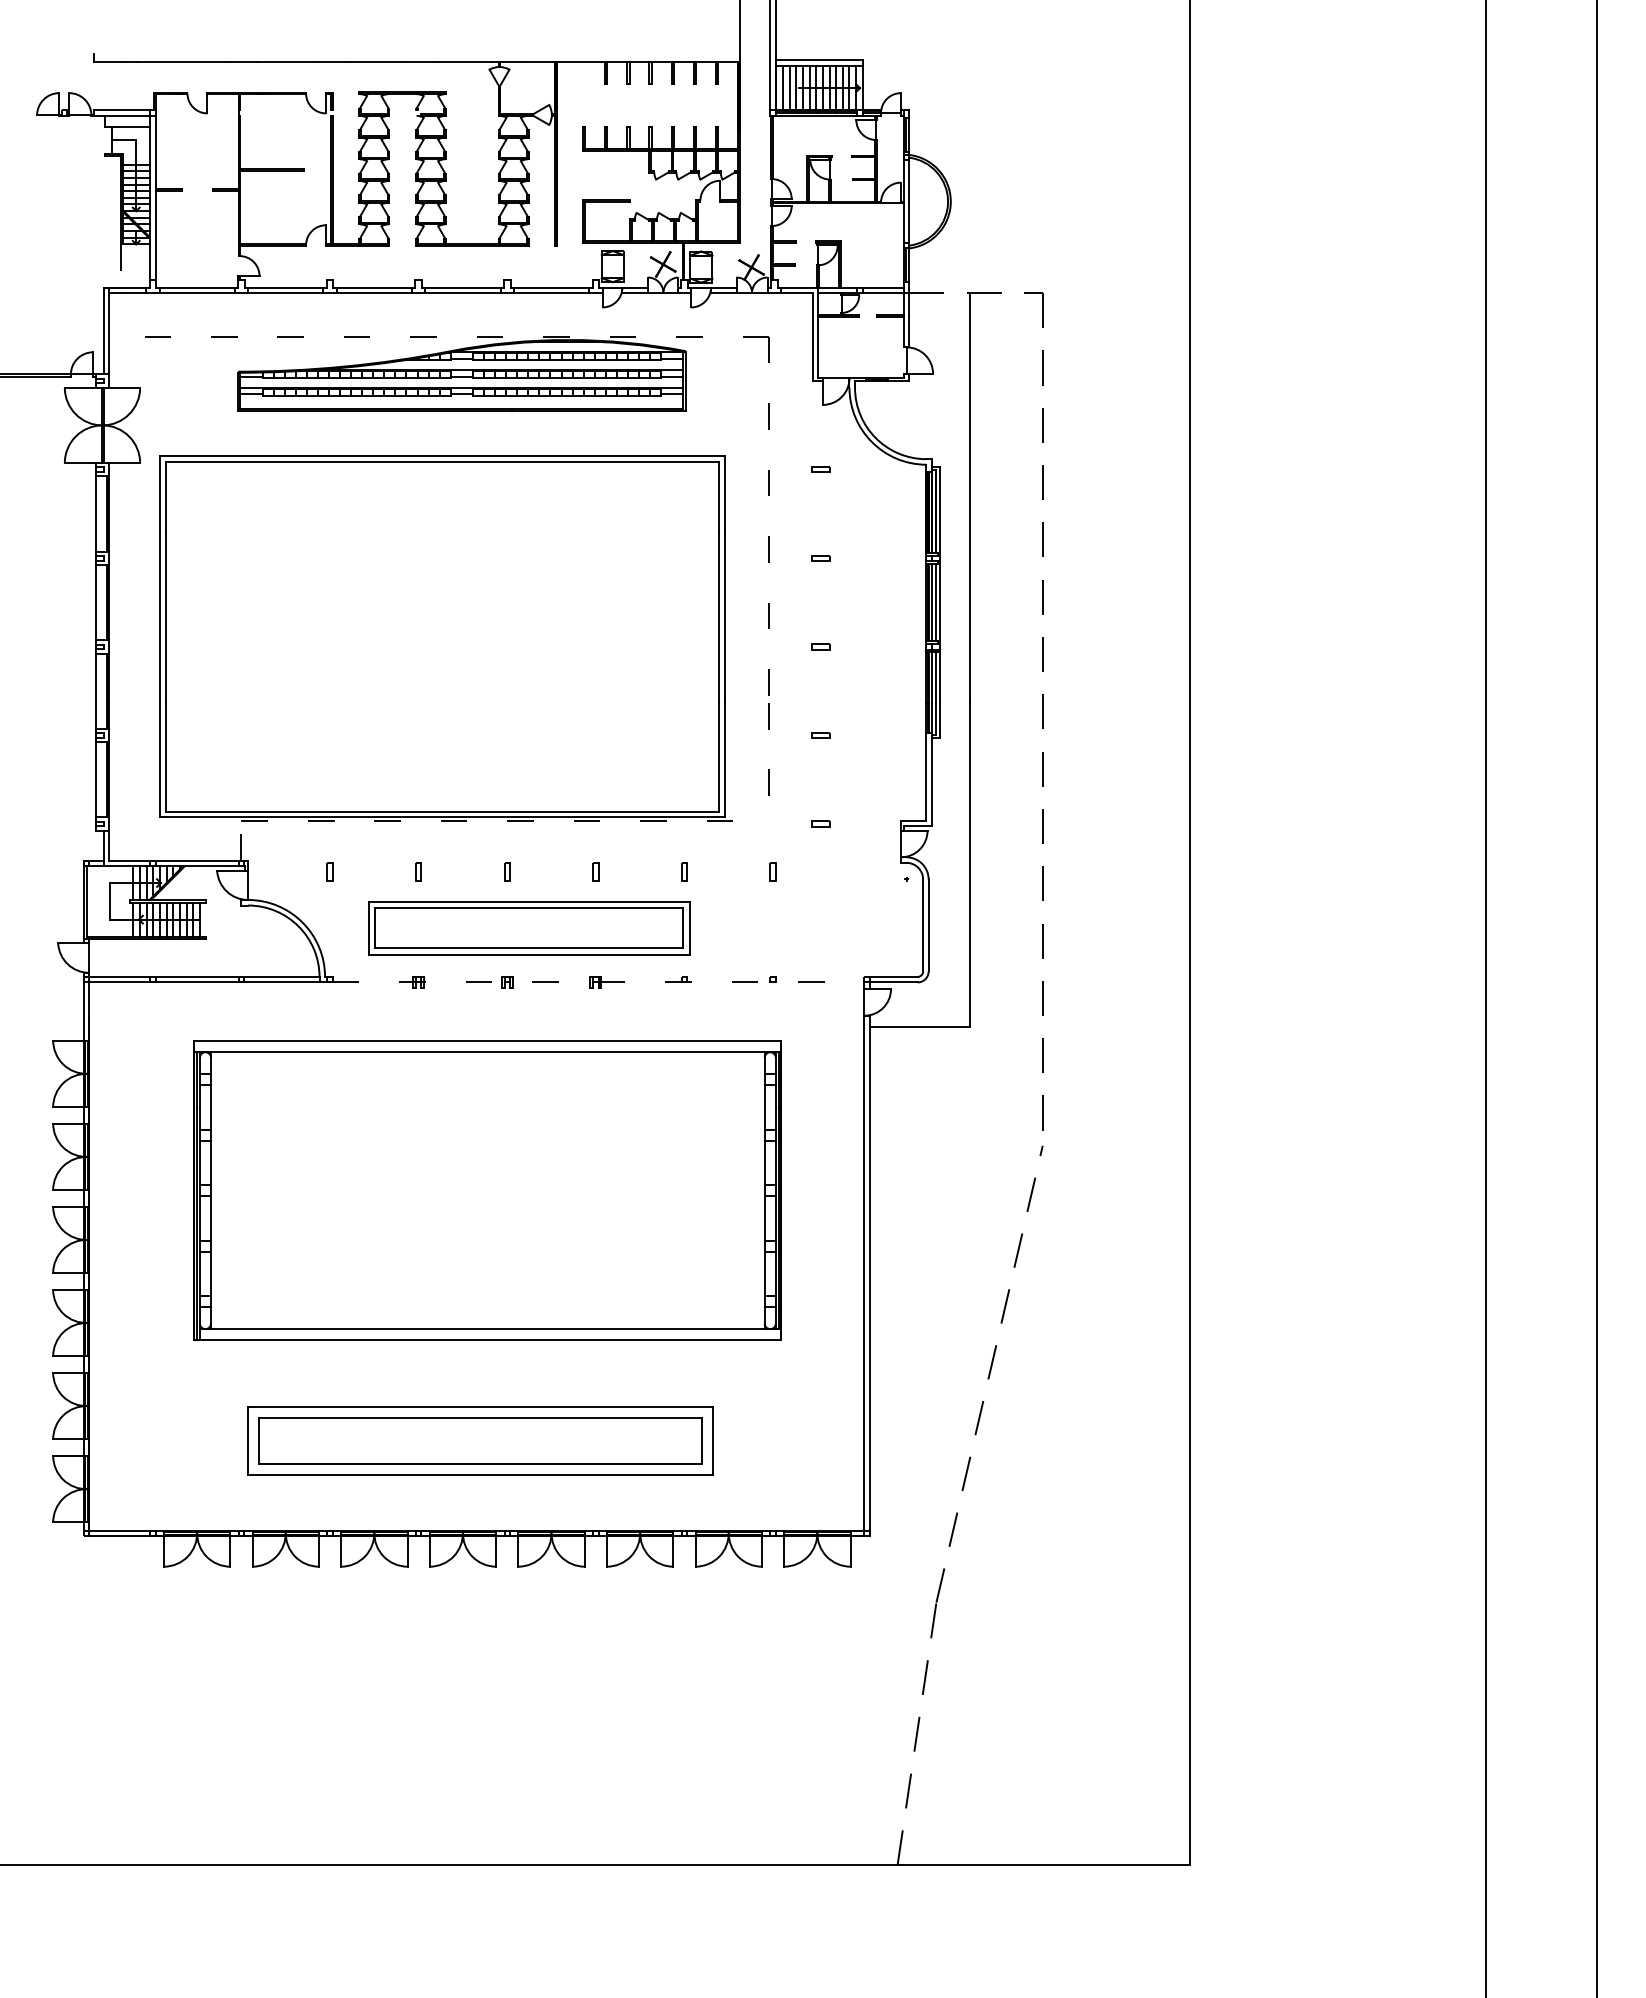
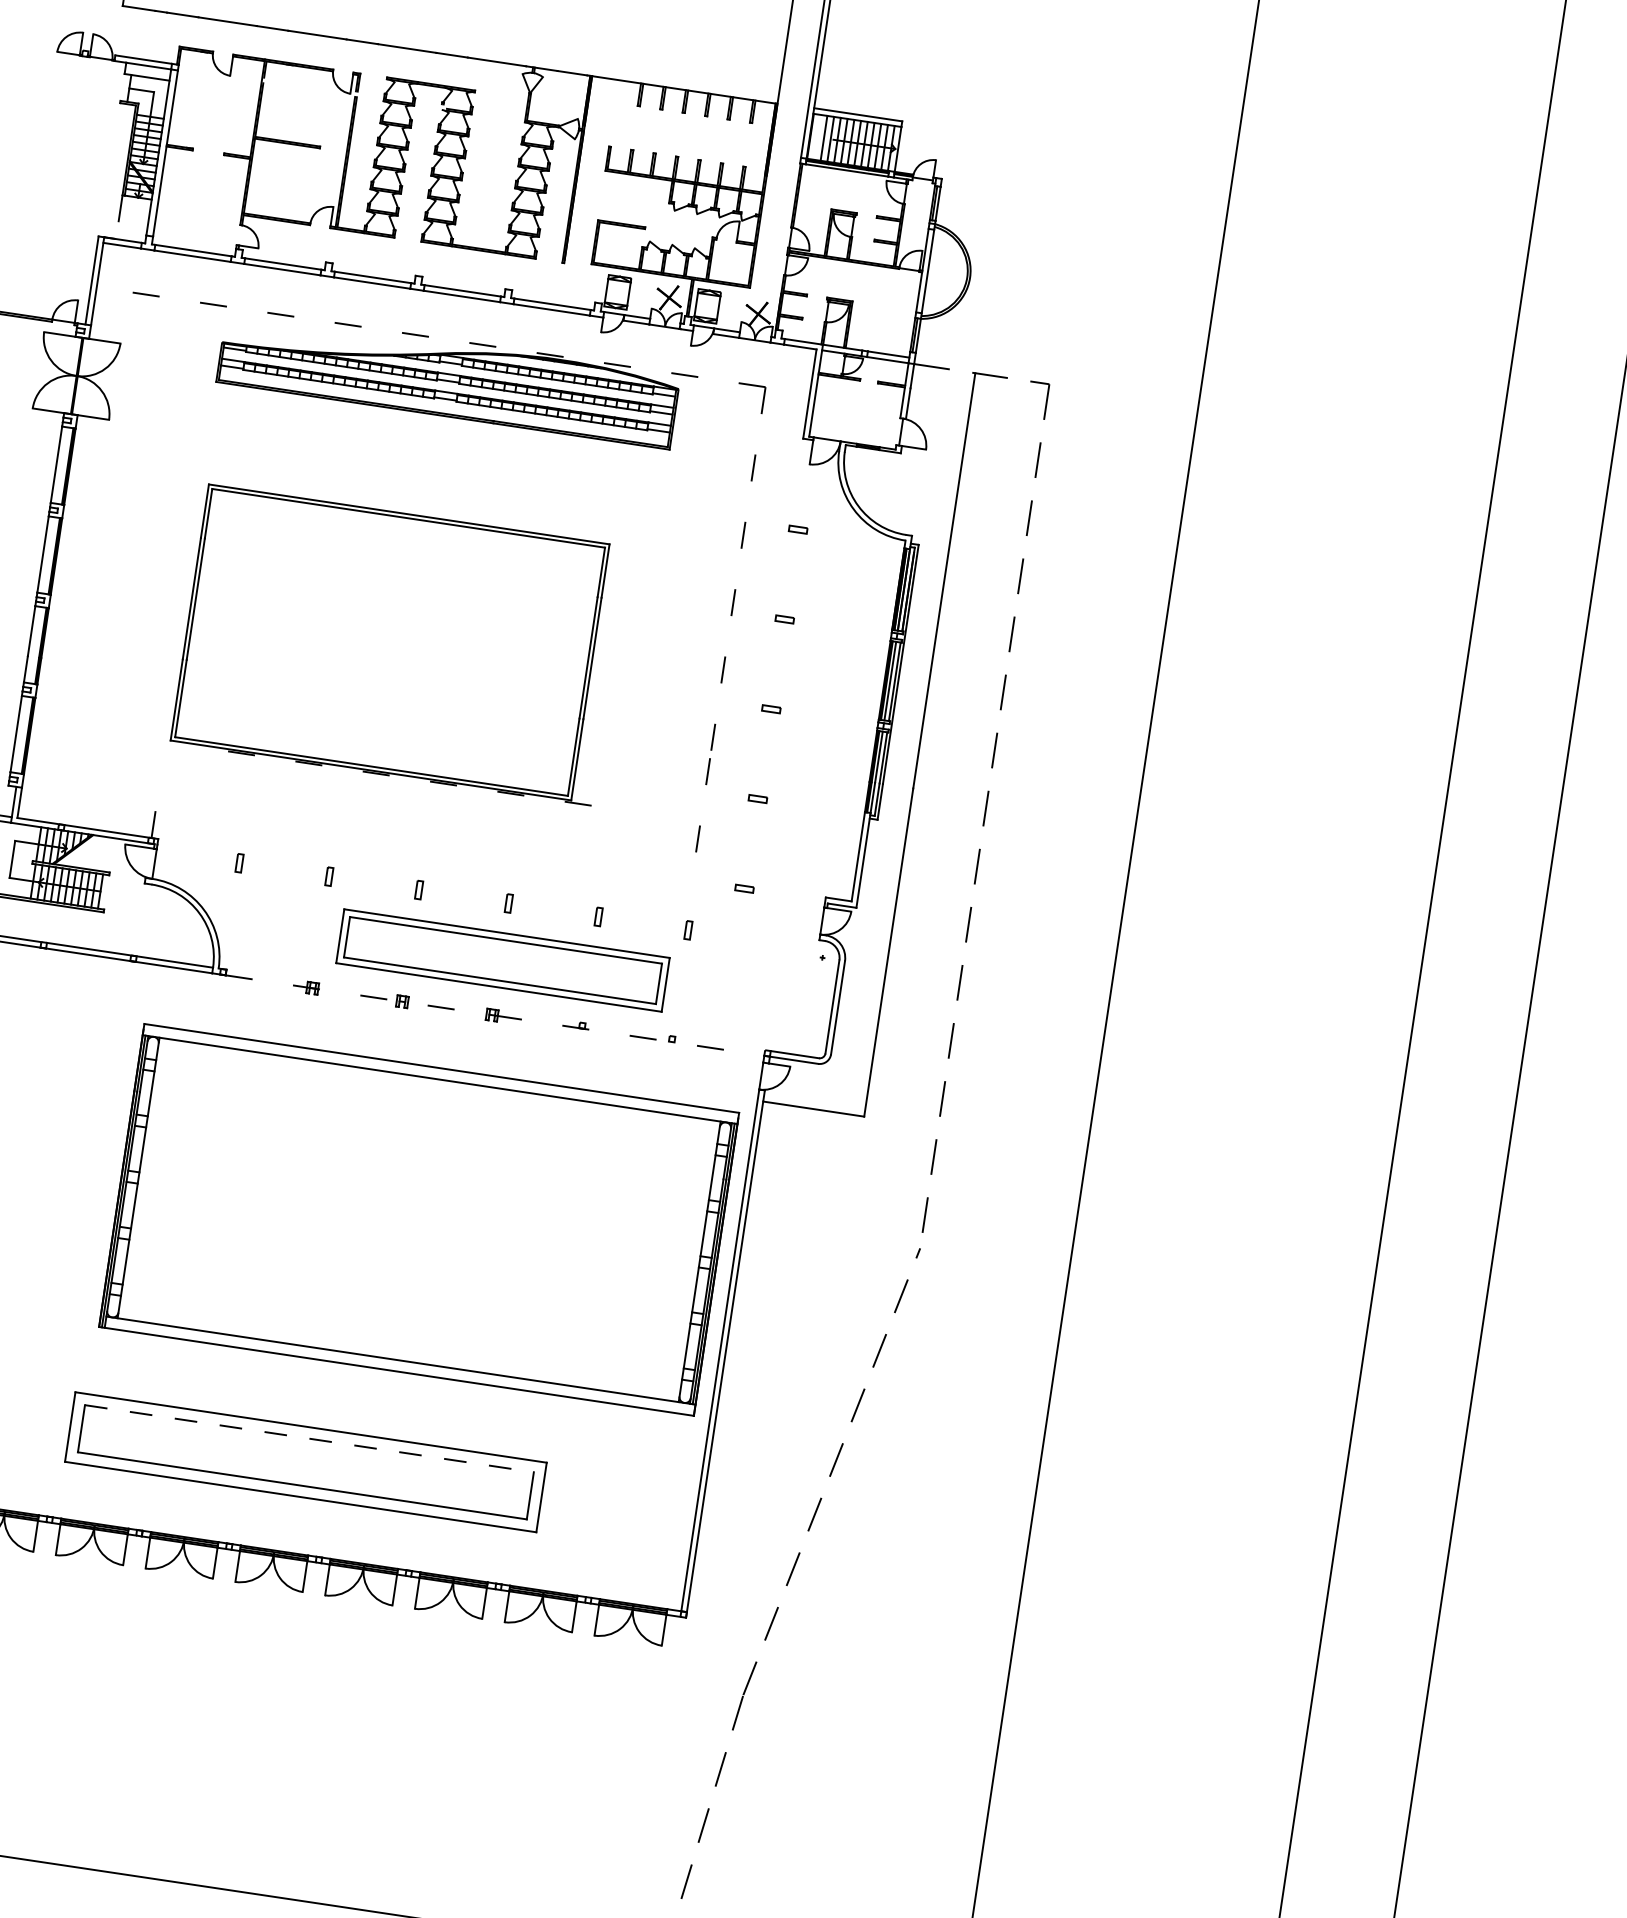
line: (783, 88) -> (817, 137), removed
part: (445, 638) -> (391, 643), size x0.7
part: (529, 928) -> (503, 960), moved
part: (487, 1190) -> (418, 1219), moved
line: (481, 1417) -> (310, 1438), solid -> dashed

